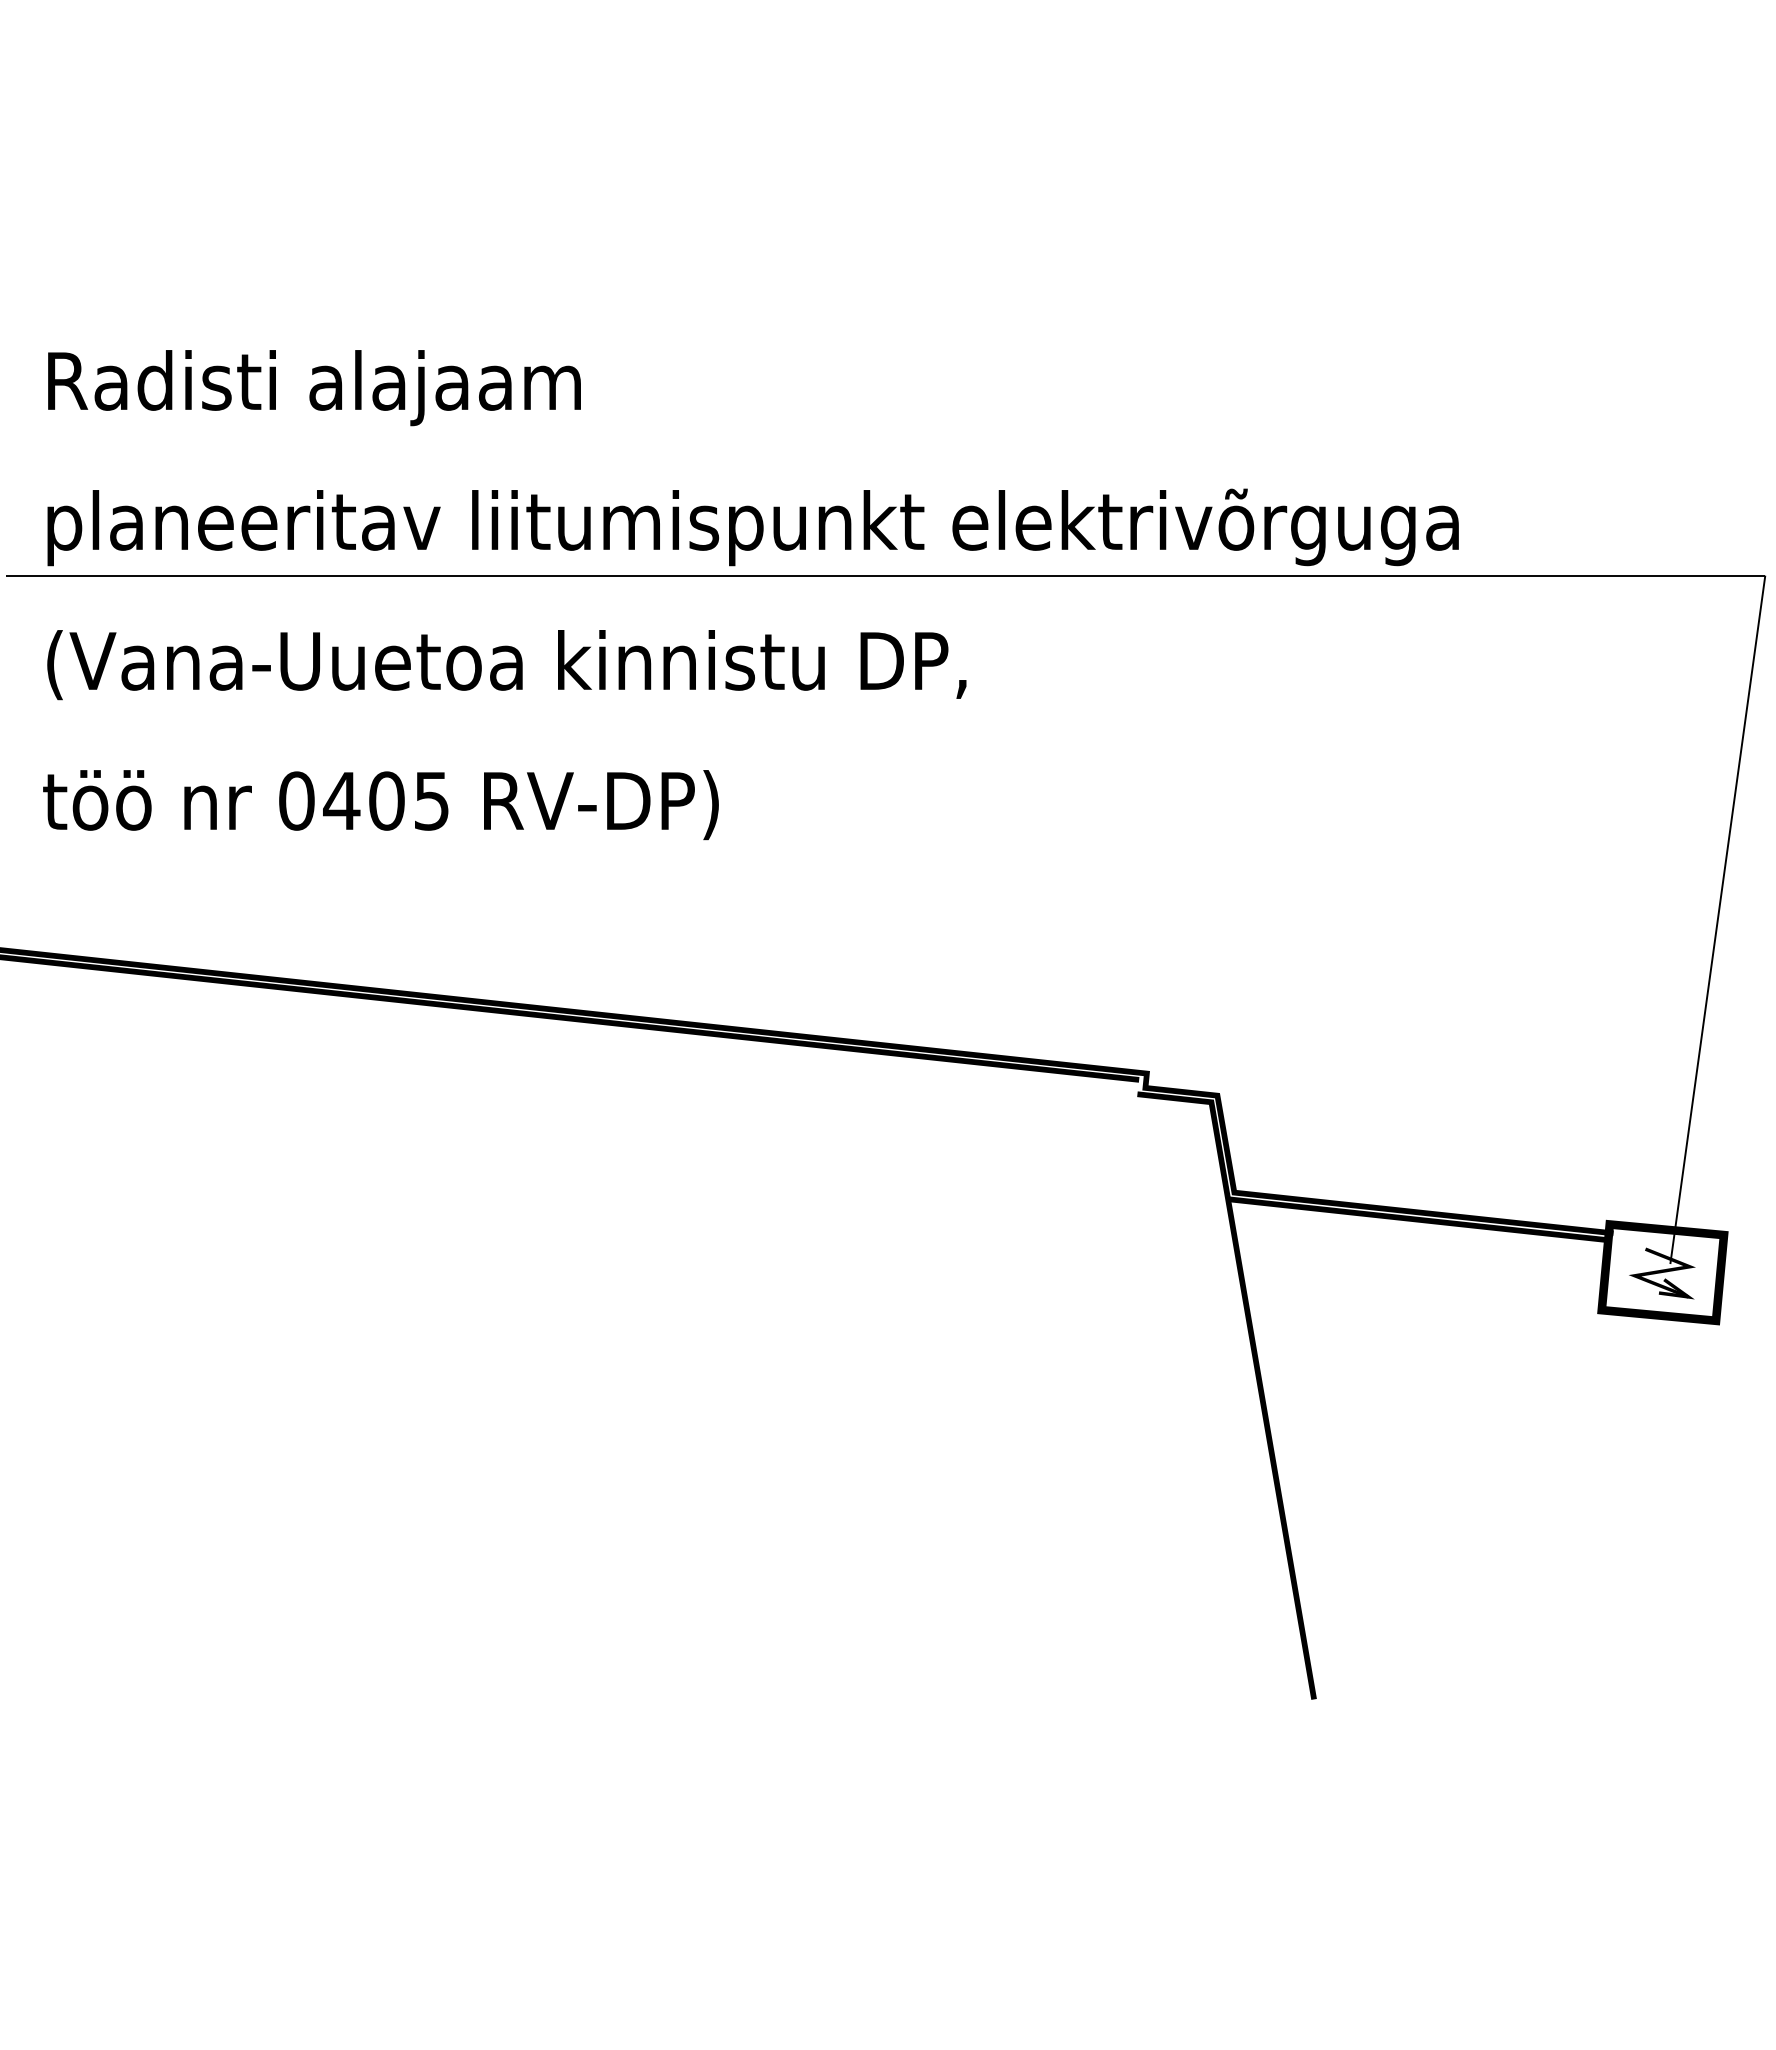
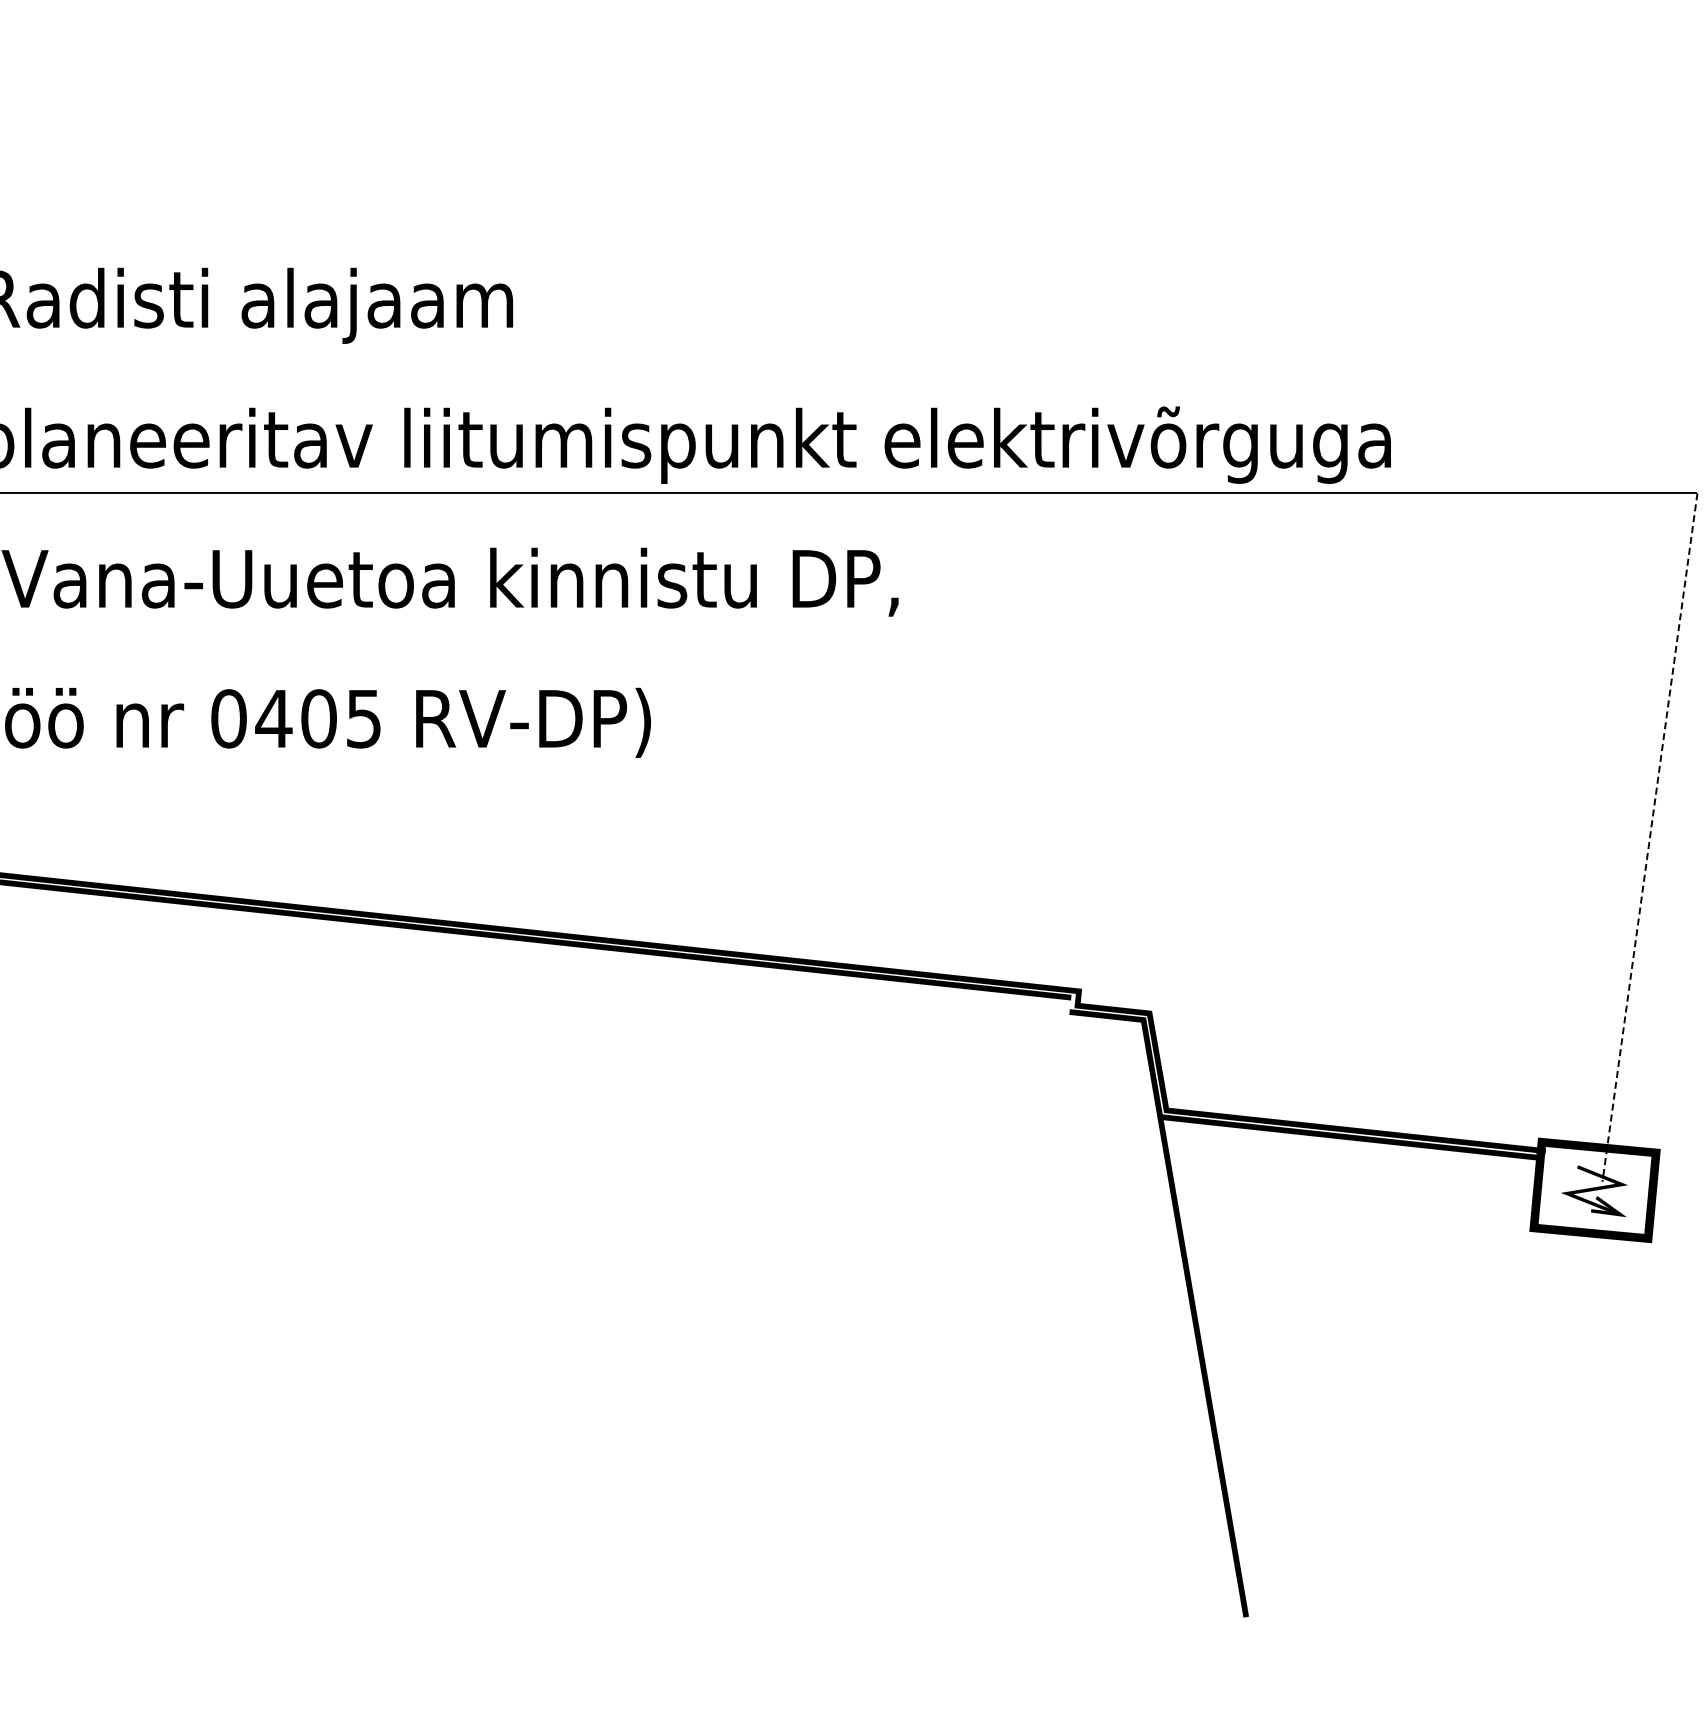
line: (1717, 920) -> (1649, 838), solid -> dashed

